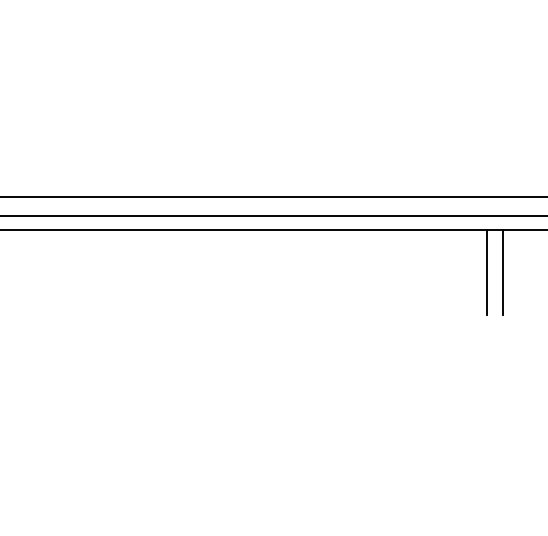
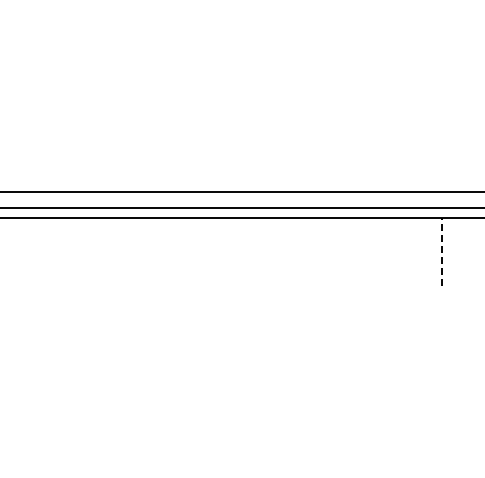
line: (487, 271) -> (441, 251), solid -> dashed
line: (503, 271) -> (454, 251), removed

